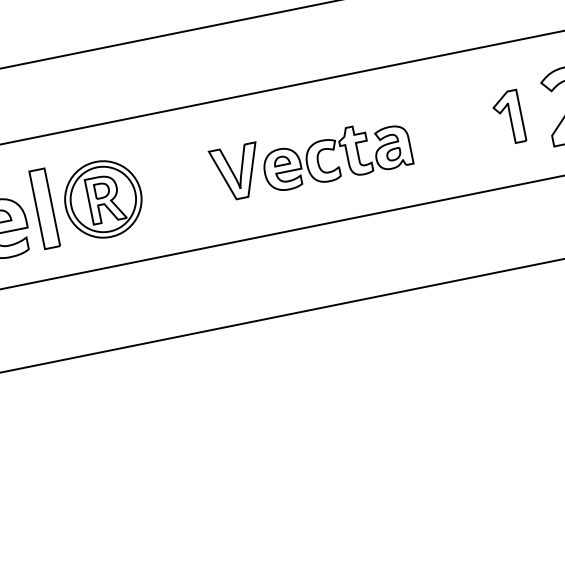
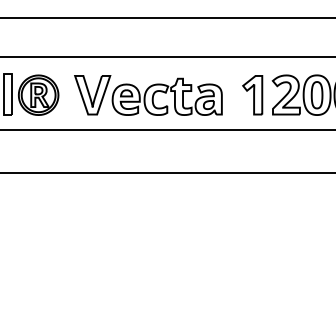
part: (508, 118) -> (252, 95), size x1.43
part: (311, 157) -> (148, 95), size x1.43

